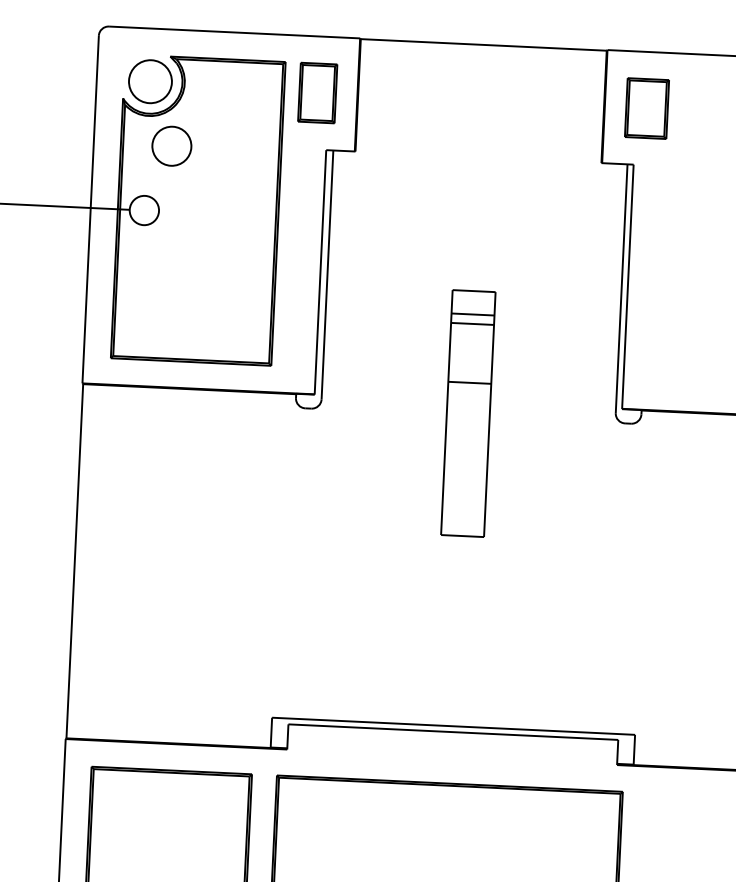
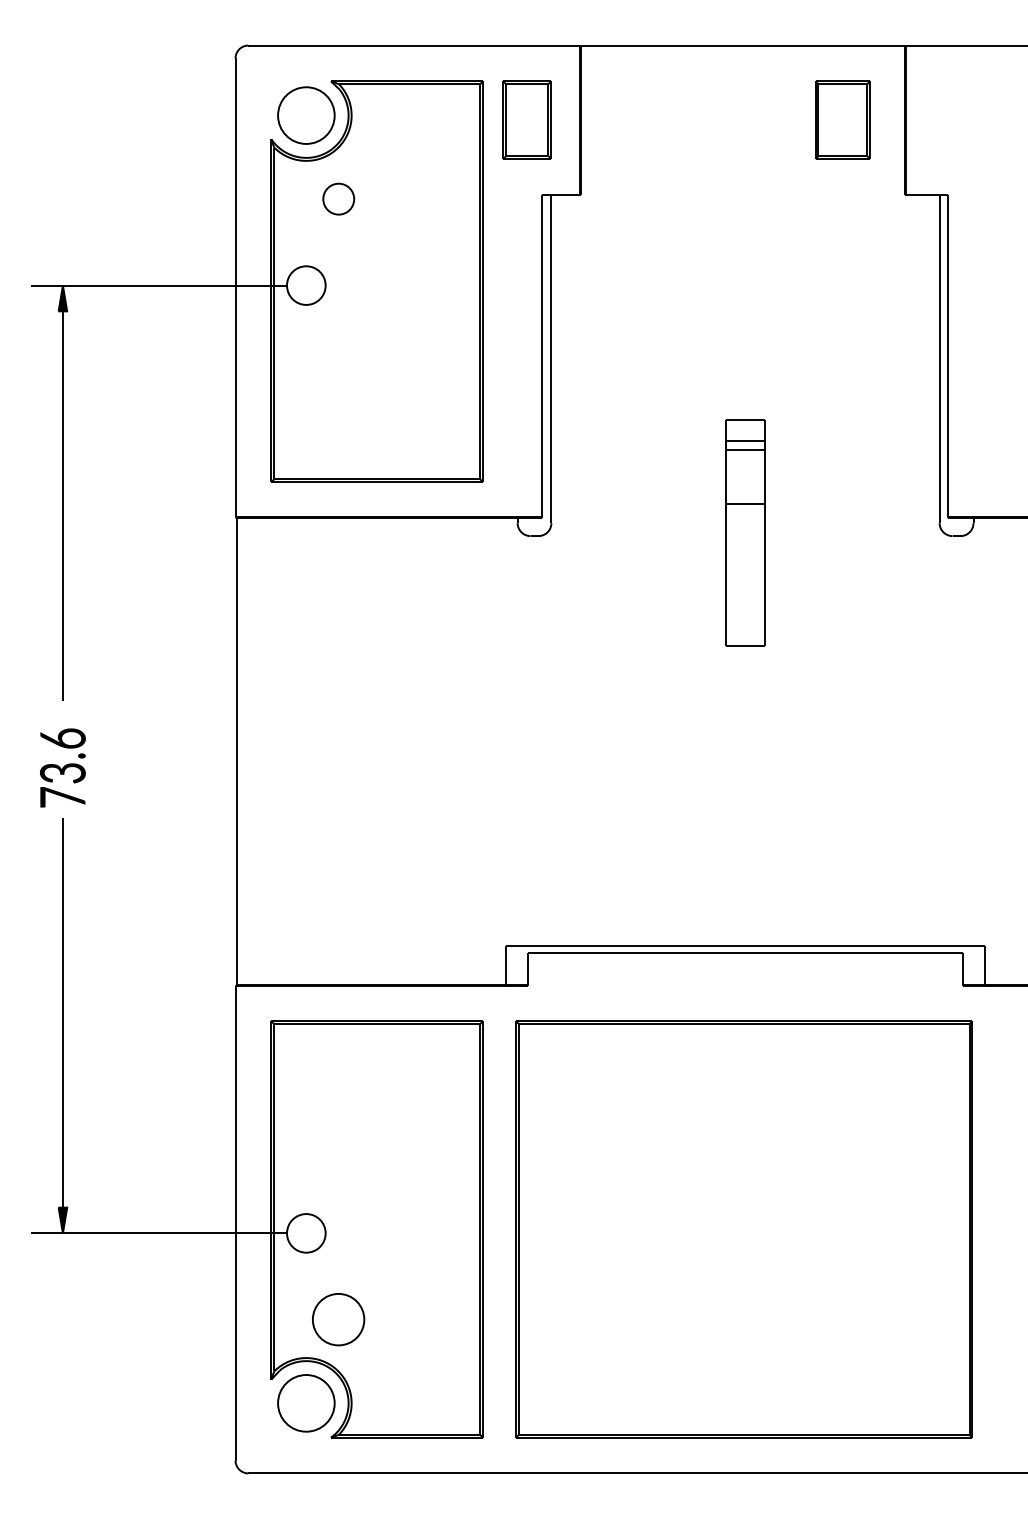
part: (646, 108) -> (842, 119), moved
part: (171, 145) -> (338, 198), size x0.6
part: (468, 413) -> (745, 532), size x0.7

